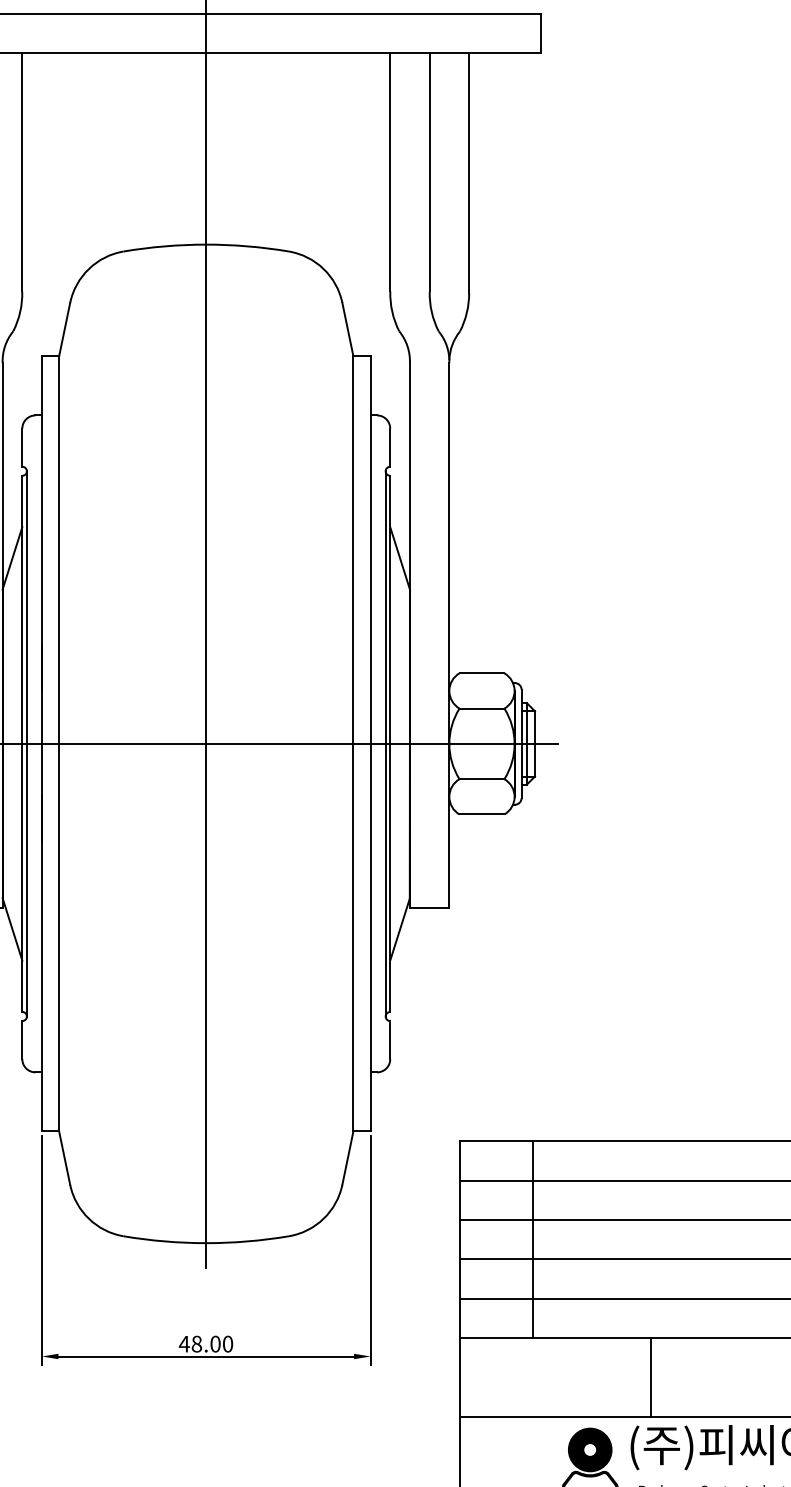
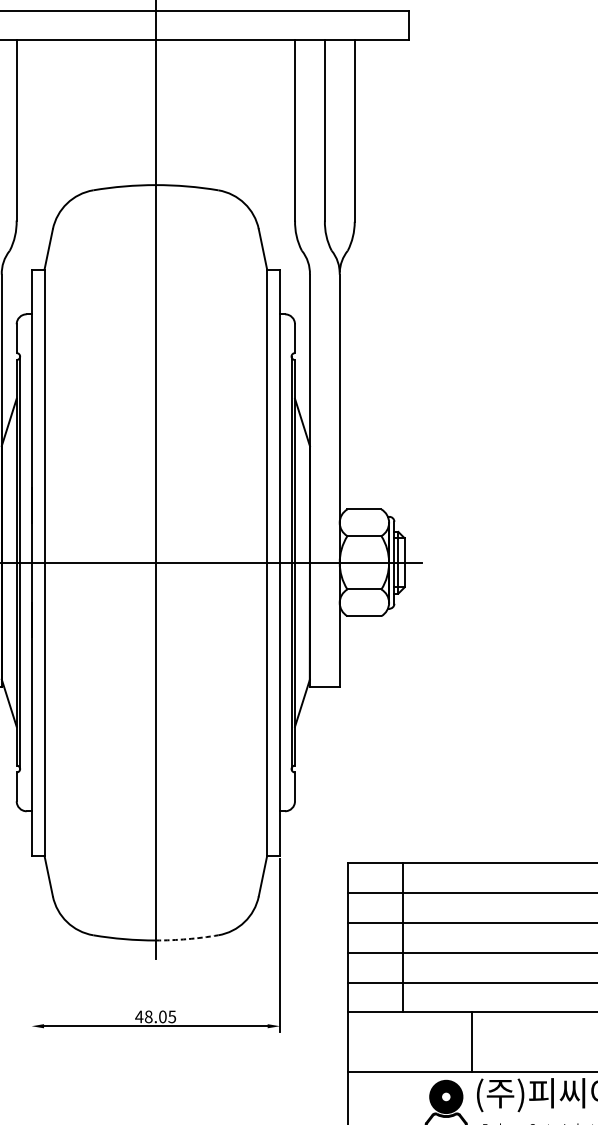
arc: (247, 1241) -> (187, 939), solid -> dashed
line: (42, 1249) -> (31, 945), removed
text: (227, 1343) -> (171, 1016), 48.00 -> 48.05
line: (650, 1377) -> (472, 1042), moved

